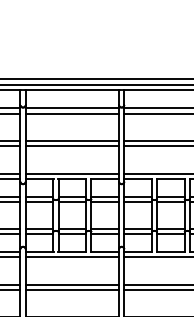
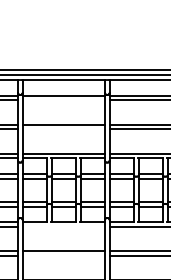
line: (72, 113) -> (63, 100), removed
line: (72, 146) -> (63, 129), removed
line: (72, 256) -> (63, 226), removed
line: (72, 289) -> (63, 255), removed

